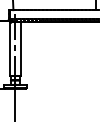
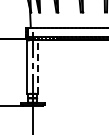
line: (21, 48) -> (38, 66), solid -> dashed

